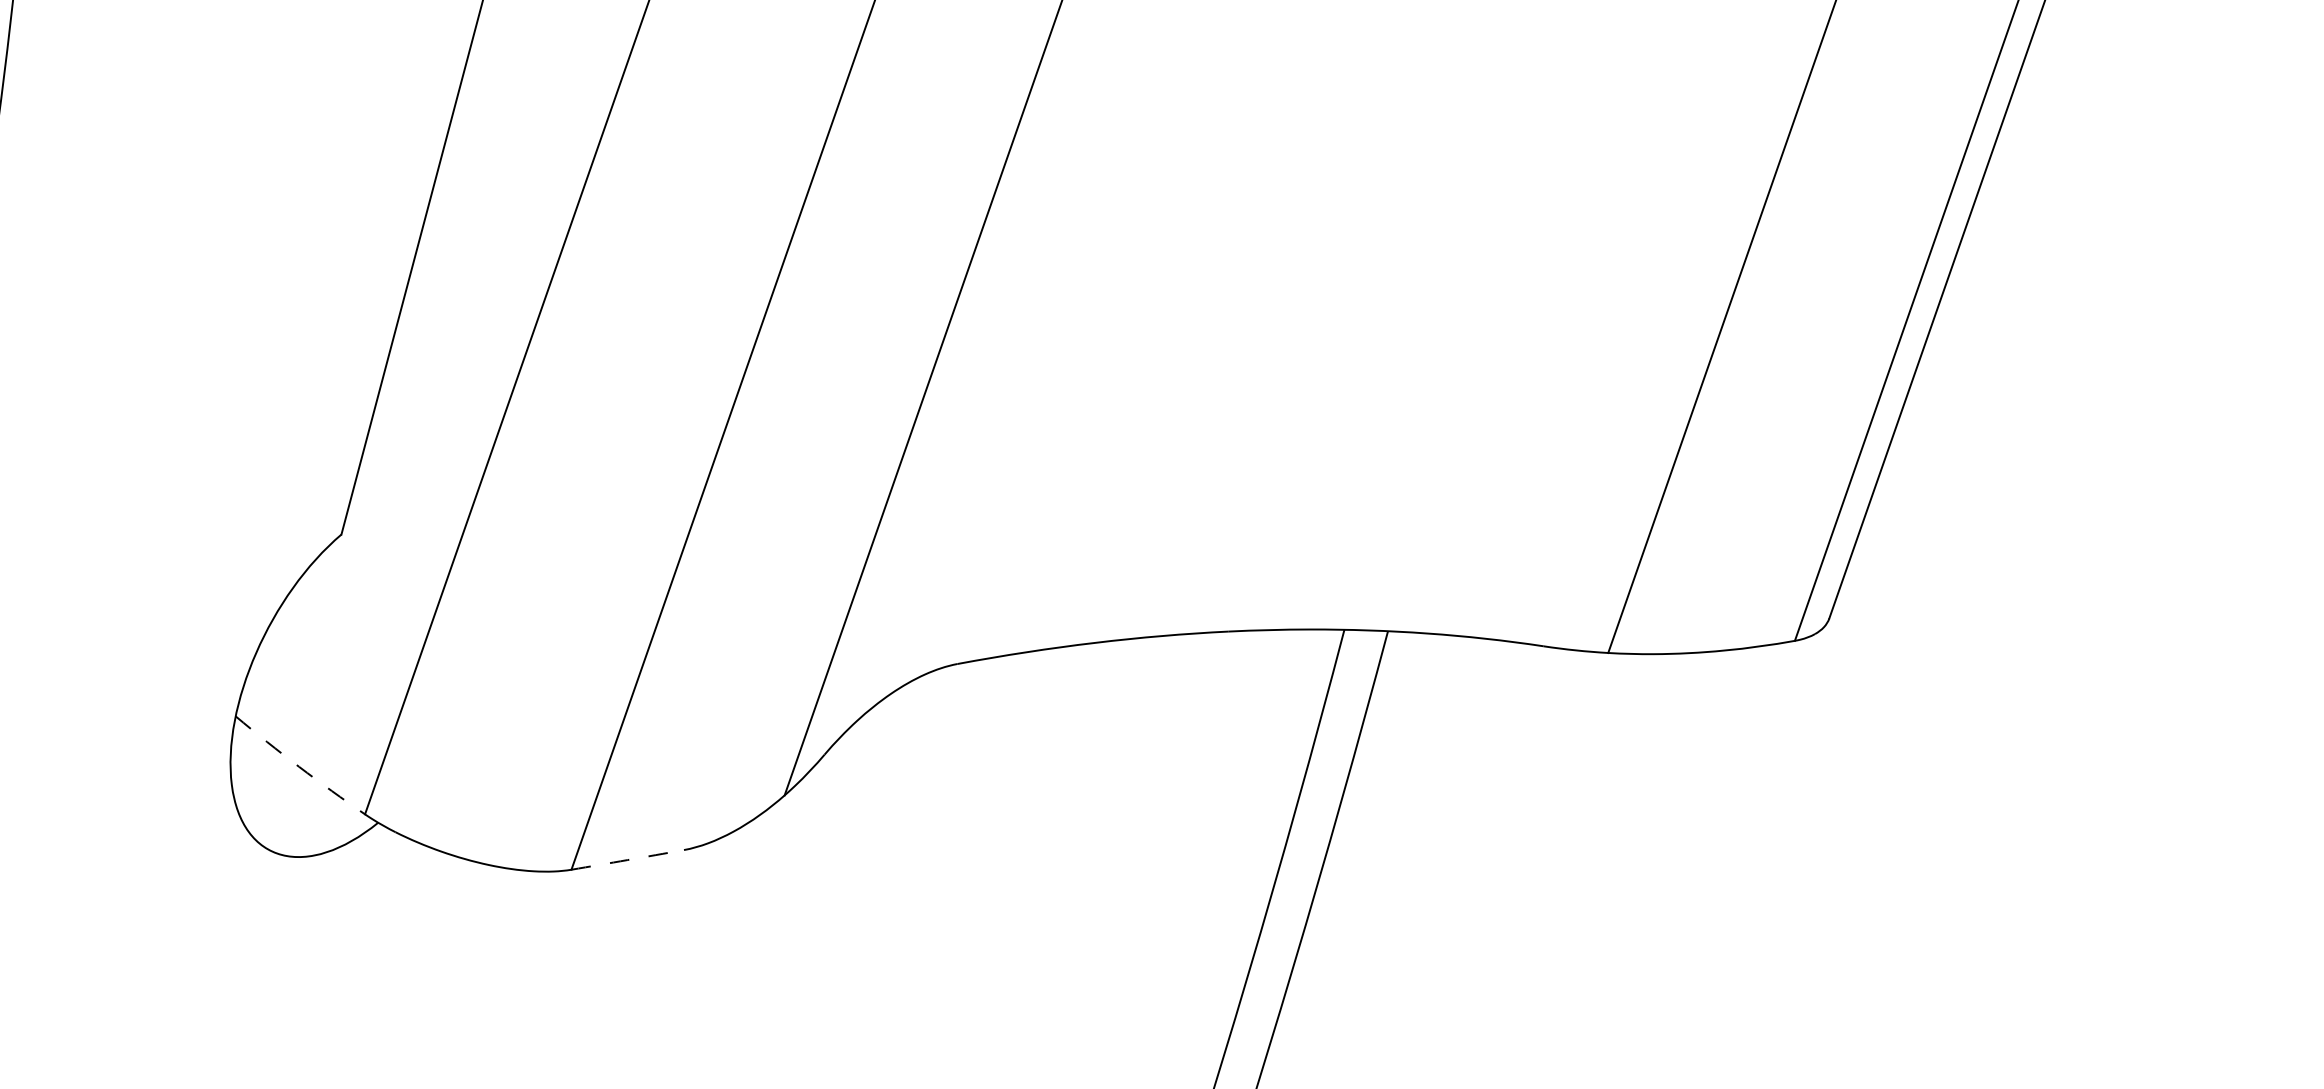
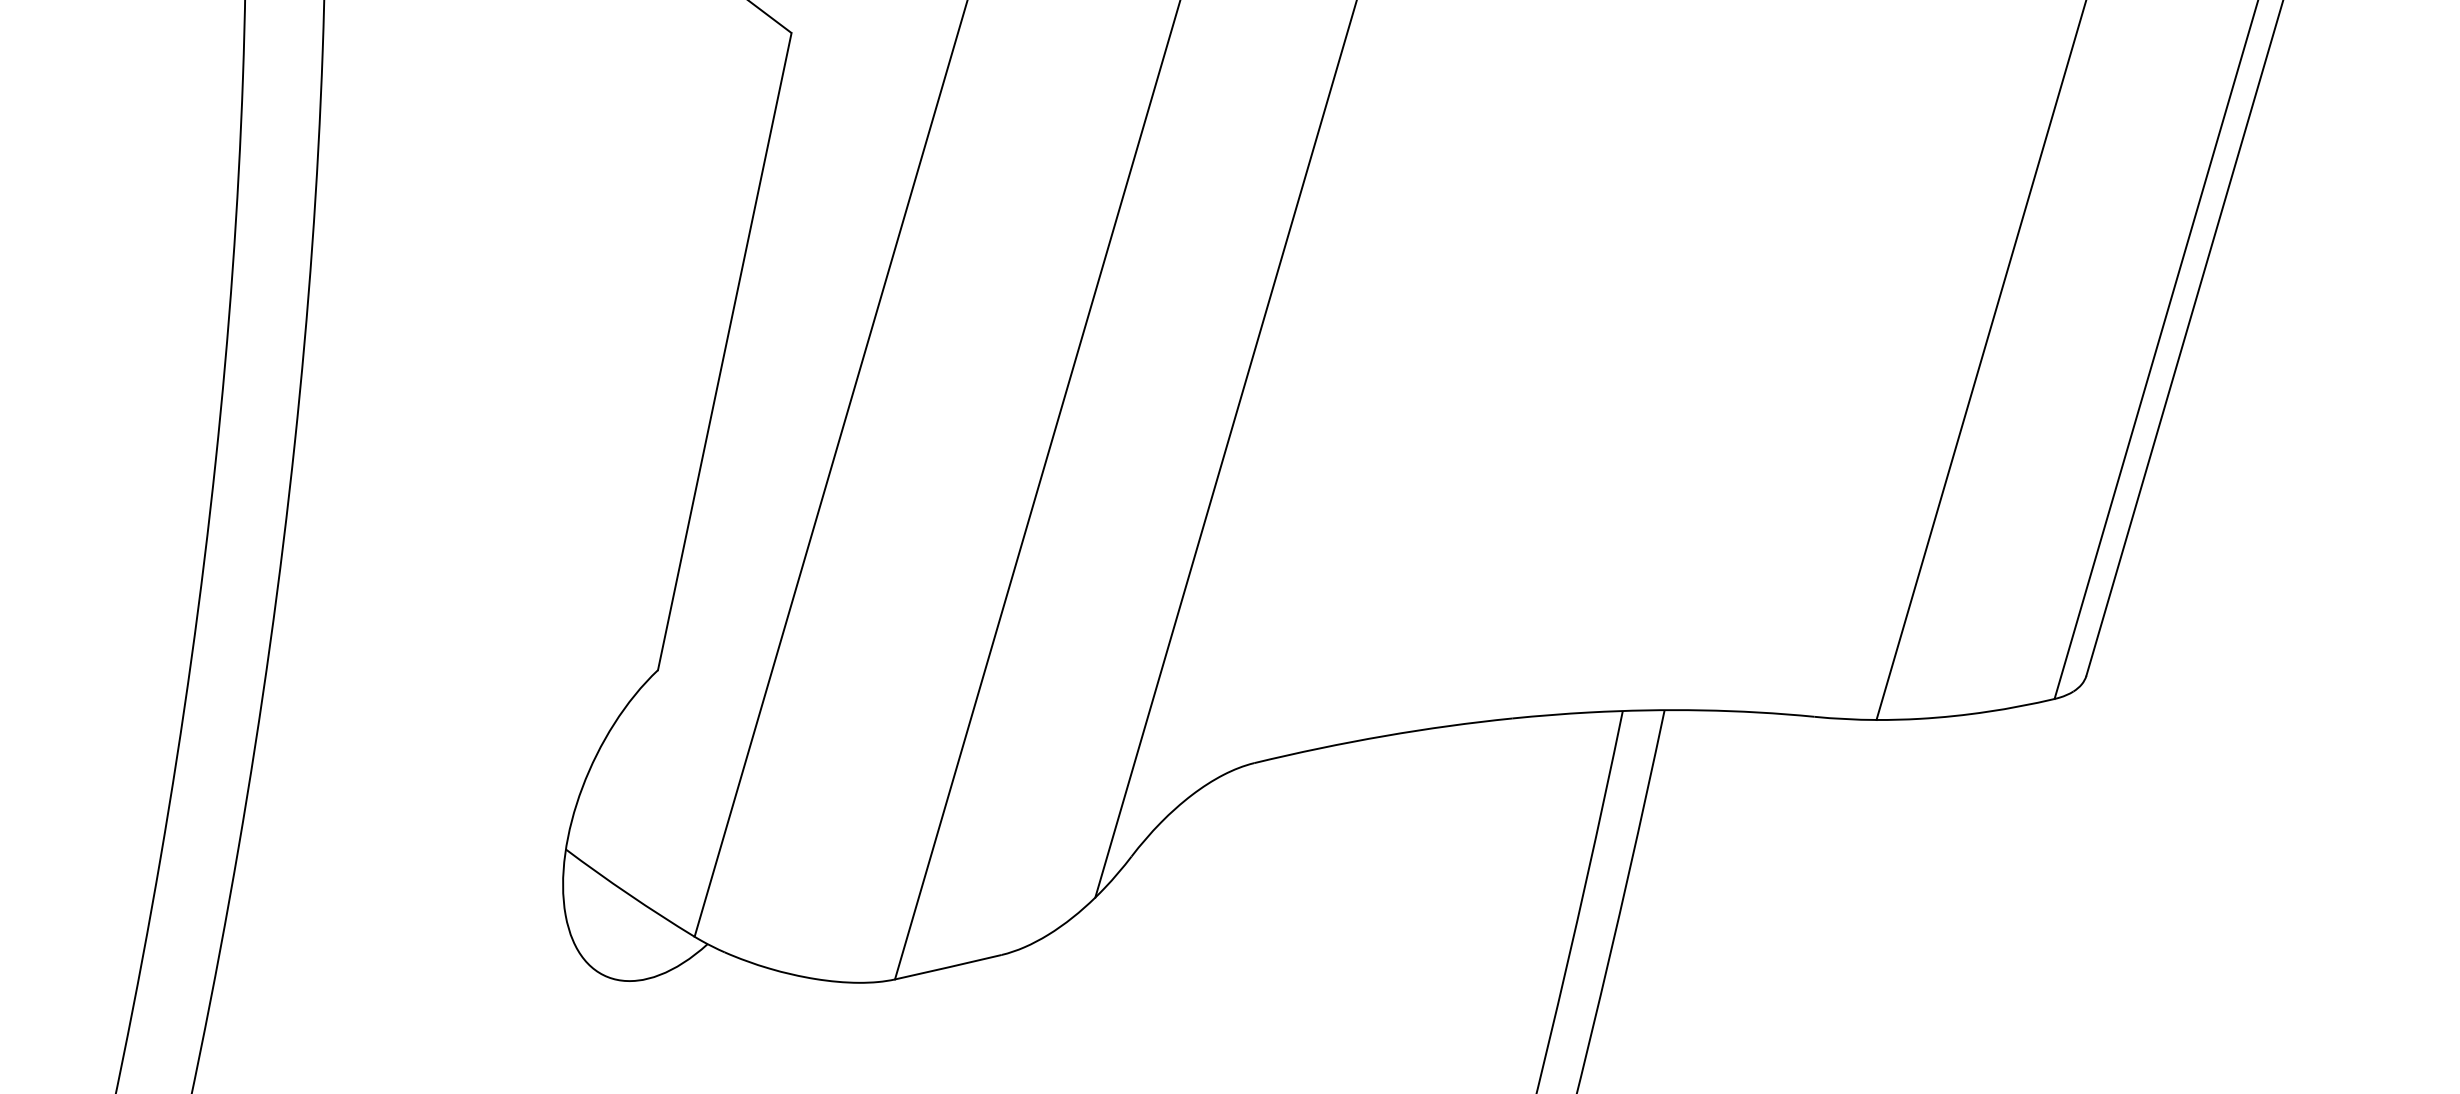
arc: (299, 766) -> (629, 894), dashed -> solid
arc: (627, 860) -> (948, 967), dashed -> solid

